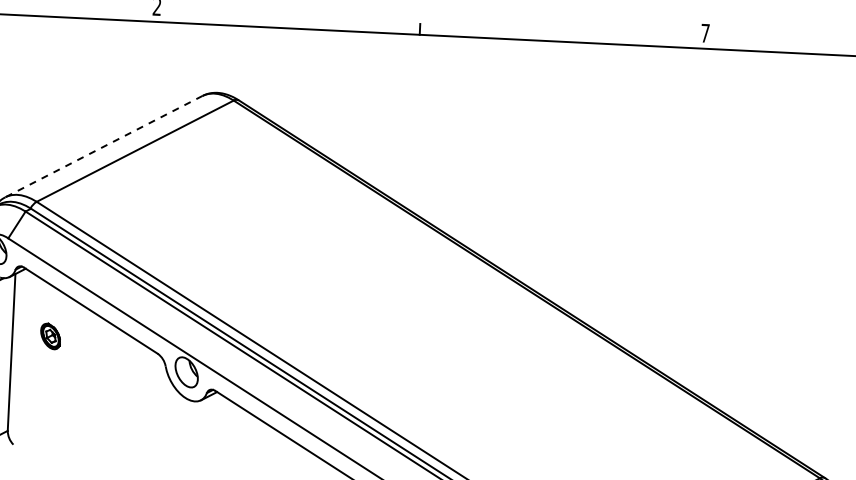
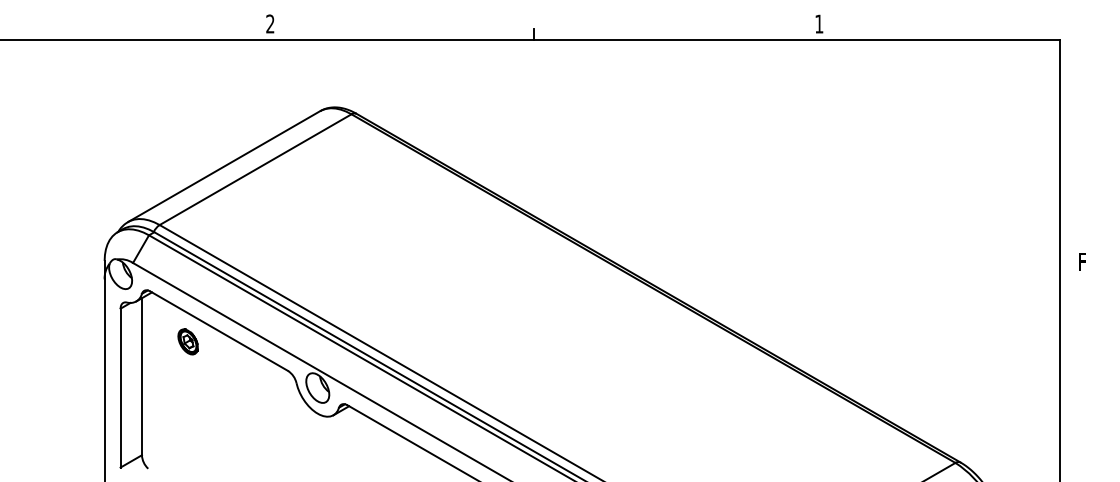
text: (705, 32) -> (819, 23), 7 -> 1
line: (104, 146) -> (224, 166), dashed -> solid
part: (50, 336) -> (187, 341), moved

